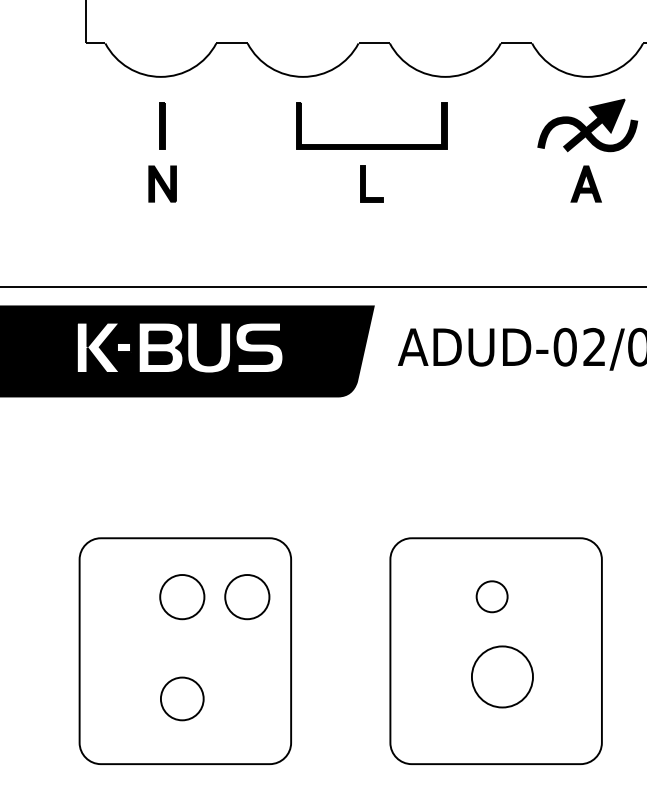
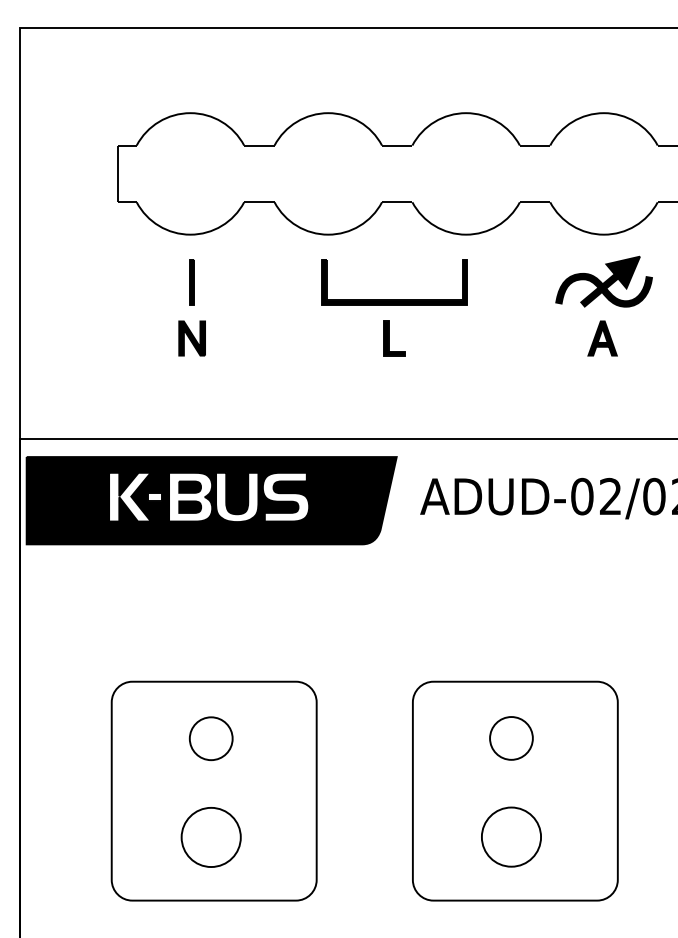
circle: (246, 596) -> (273, 738), removed
circle: (492, 596) -> (511, 738), size x1.43
circle: (502, 676) -> (511, 836), moved
circle: (181, 699) -> (210, 837), size x1.43

